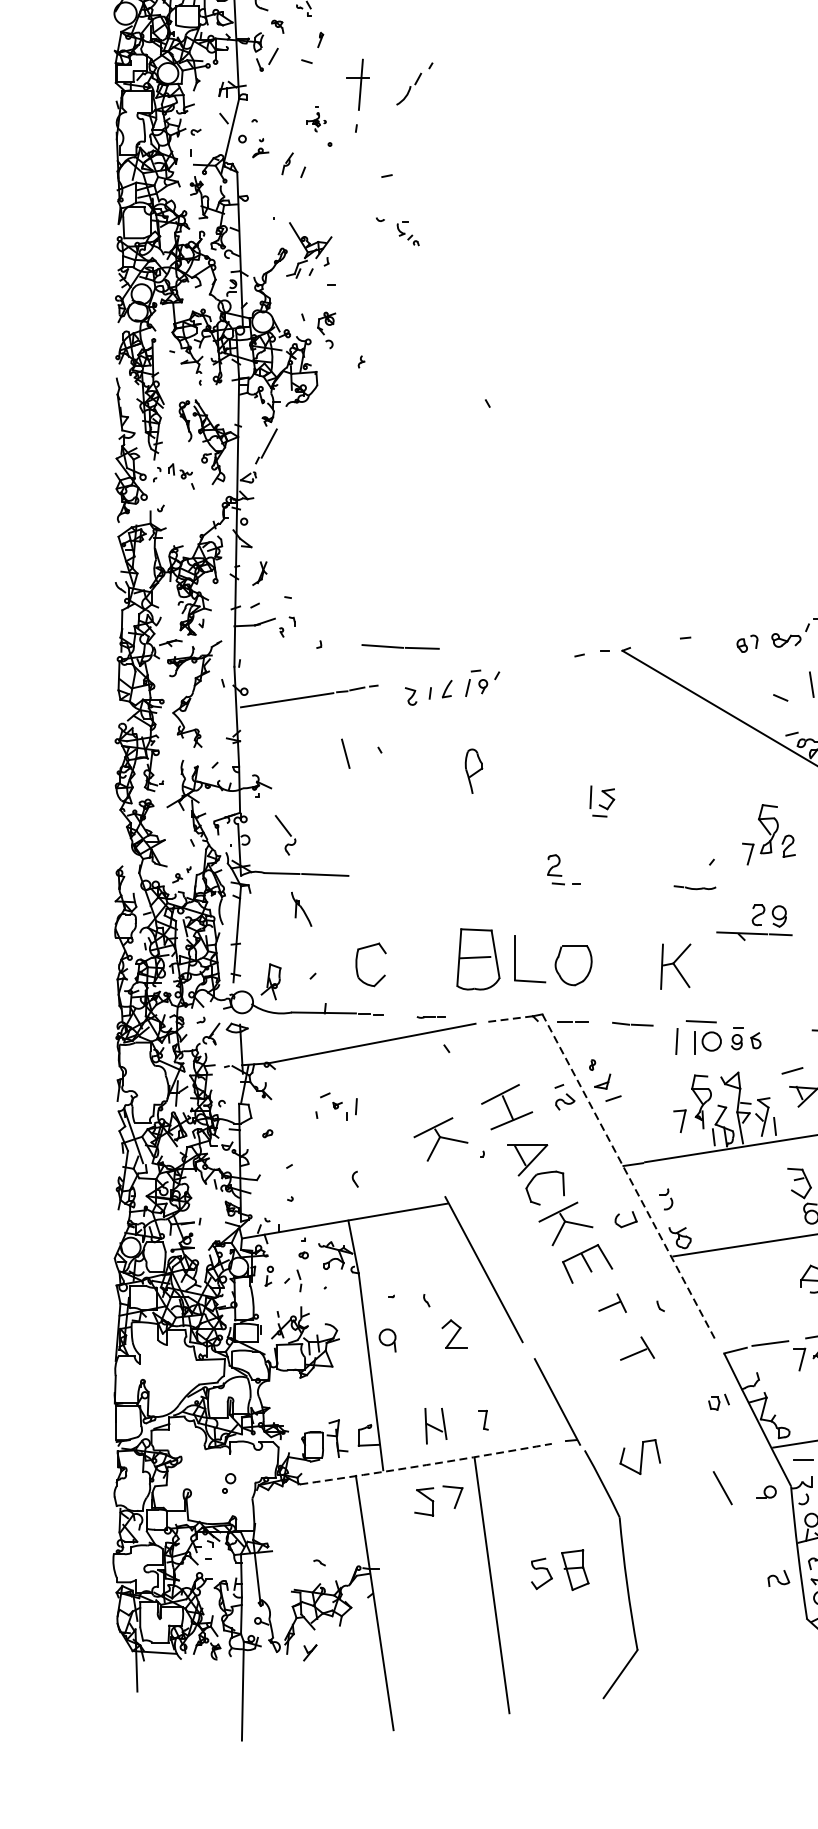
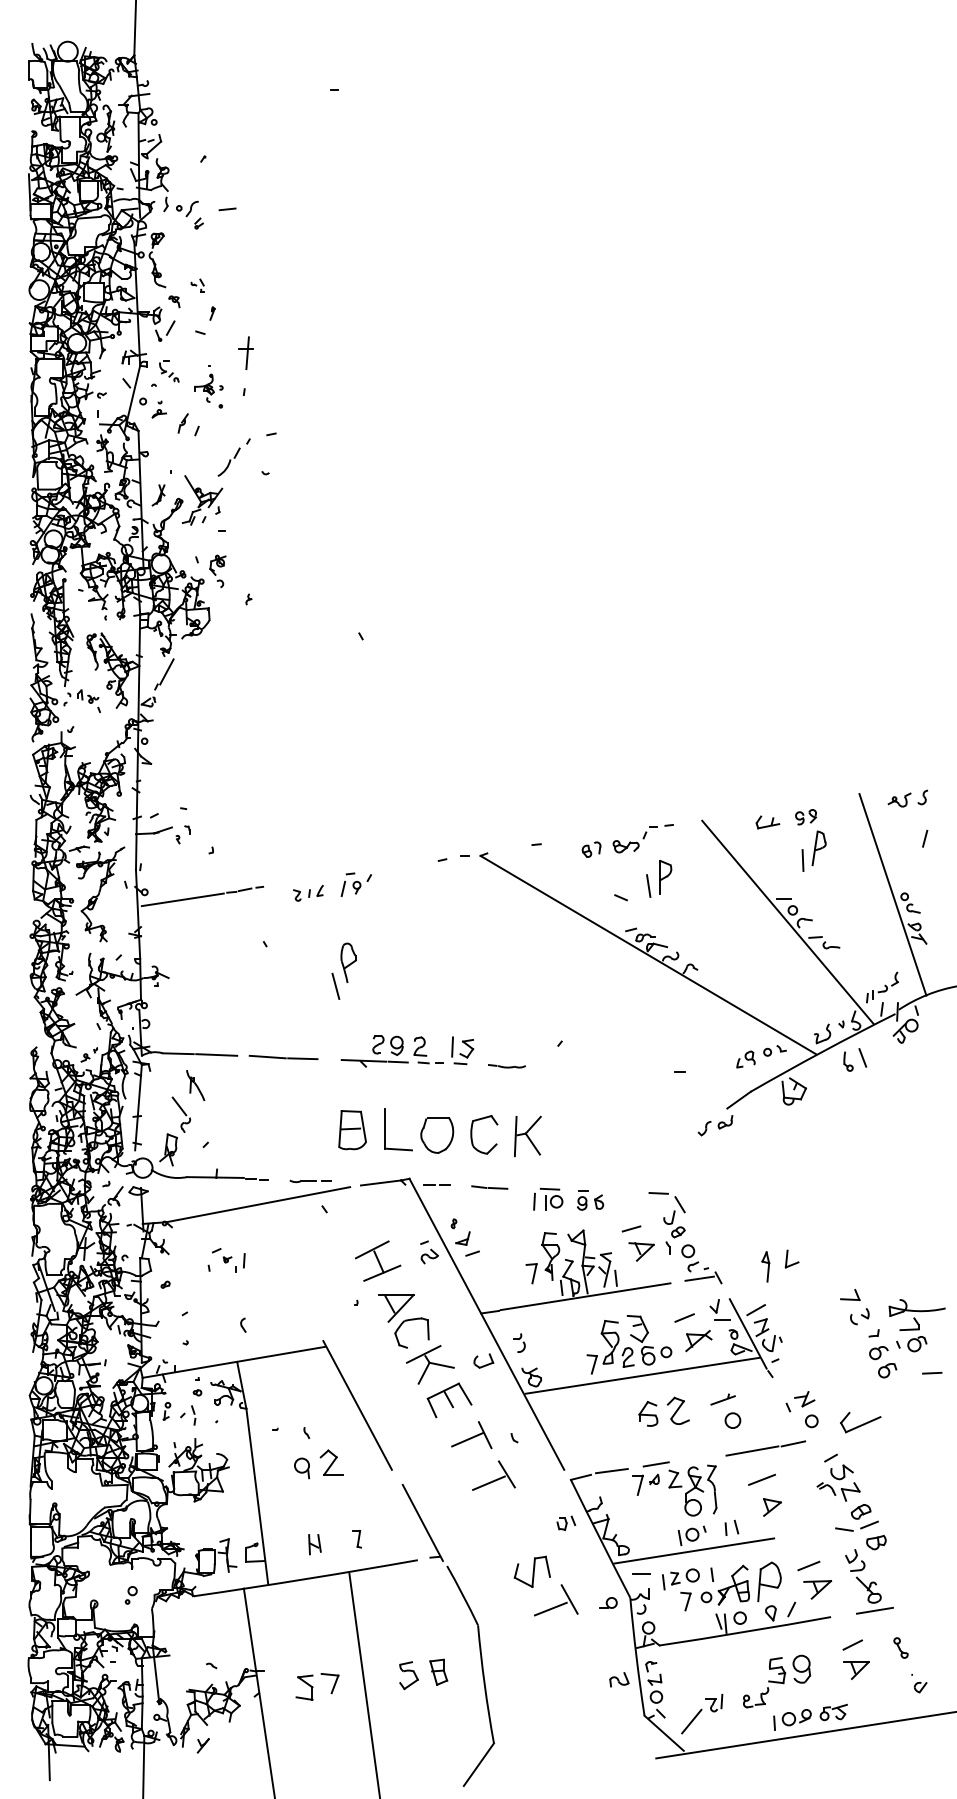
part: (357, 83) -> (245, 352), size x0.71
part: (414, 83) -> (233, 457), moved
part: (316, 118) -> (208, 383), size x1.67
part: (408, 233) -> (169, 371), moved
part: (259, 573) -> (158, 495), moved
line: (400, 646) -> (283, 1057), moved
part: (428, 691) -> (308, 892), size x0.71
line: (345, 753) -> (335, 986), moved
part: (602, 801) -> (462, 1050), moved
part: (285, 834) -> (181, 1114), moved
part: (768, 834) -> (610, 1347), moved
part: (694, 887) -> (506, 1066), moved
part: (754, 922) -> (374, 1051), moved
part: (478, 959) -> (352, 1130), size x0.71
part: (357, 964) -> (472, 1134), moved
part: (430, 1017) -> (310, 1181), size x1.67
line: (509, 1019) -> (380, 1183), dashed -> solid
part: (698, 1036) -> (548, 1198), size x0.71
part: (441, 1139) -> (319, 1289), removed
line: (629, 1178) -> (486, 1324), dashed -> solid
part: (612, 1303) -> (471, 1435), size x1.67
part: (388, 1340) -> (302, 1468), moved
part: (637, 1348) -> (493, 1475), size x1.43
part: (435, 1426) -> (314, 1544), size x0.62
part: (639, 1456) -> (531, 1571), moved
arc: (426, 1465) -> (306, 1579), dashed -> solid
line: (701, 1498) -> (550, 1608), added
part: (438, 1500) -> (317, 1686), moved
part: (575, 1569) -> (438, 1671), size x0.71

